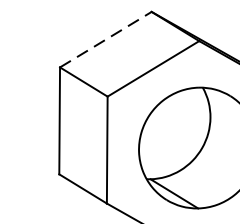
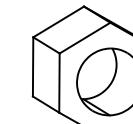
line: (105, 38) -> (58, 21), dashed -> solid

